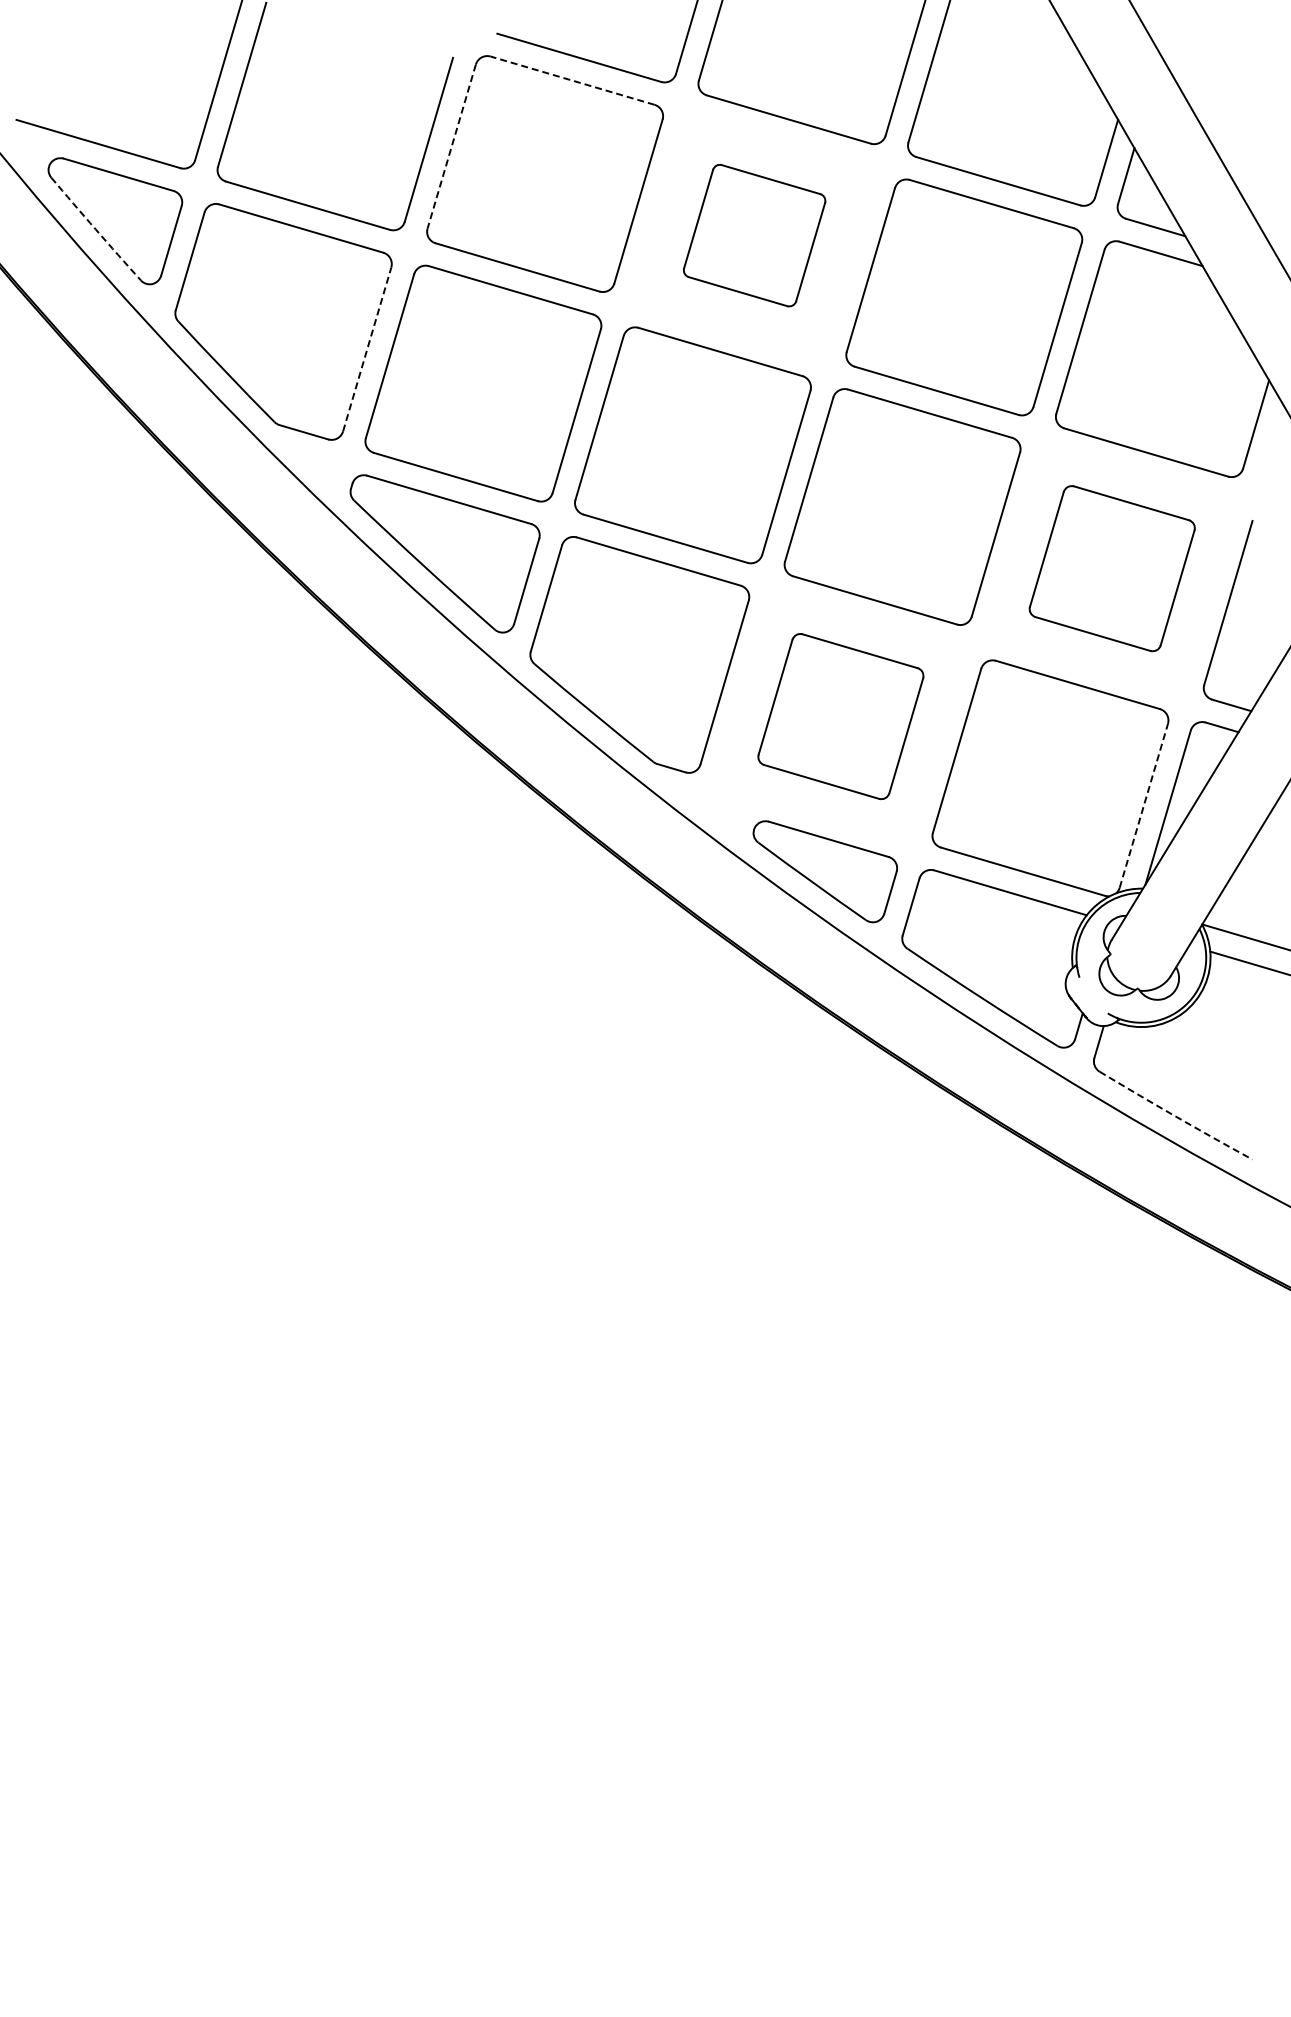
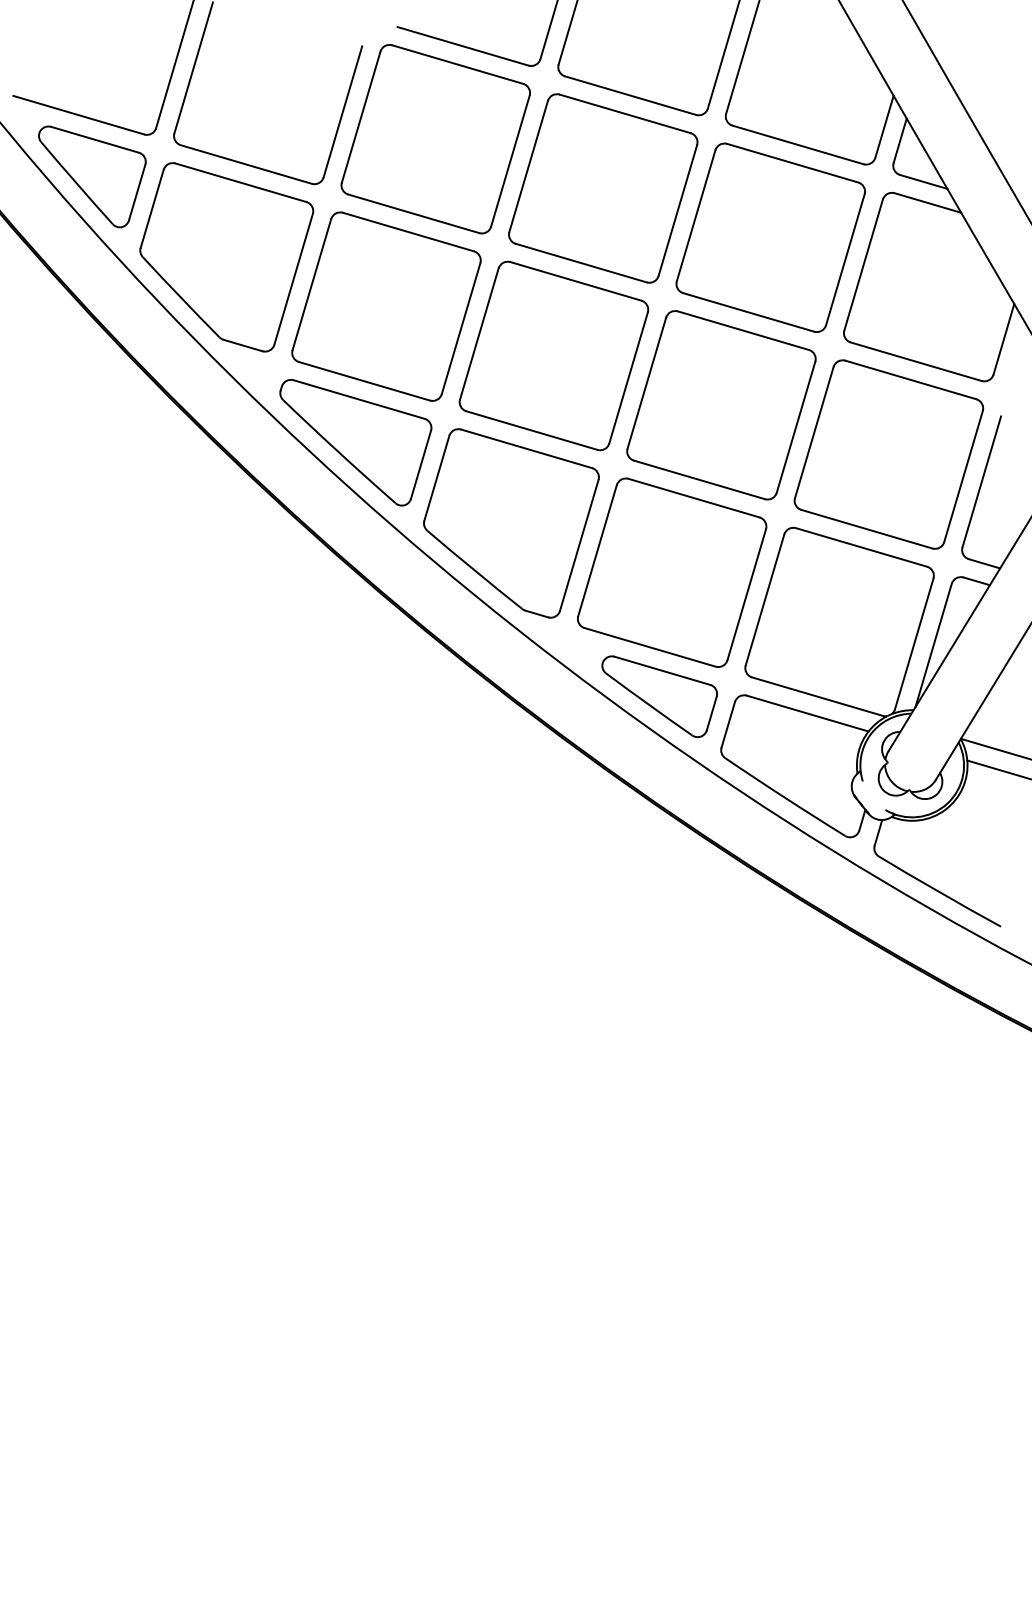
line: (572, 80) -> (457, 64), dashed -> solid
line: (451, 147) -> (360, 117), dashed -> solid
arc: (95, 229) -> (76, 183), dashed -> solid
part: (754, 235) -> (603, 188), size x1.67
line: (367, 348) -> (293, 278), dashed -> solid
part: (1112, 568) -> (889, 454), size x1.43
part: (840, 716) -> (671, 572), size x1.43
line: (1143, 805) -> (913, 643), dashed -> solid
arc: (1175, 1116) -> (939, 892), dashed -> solid

